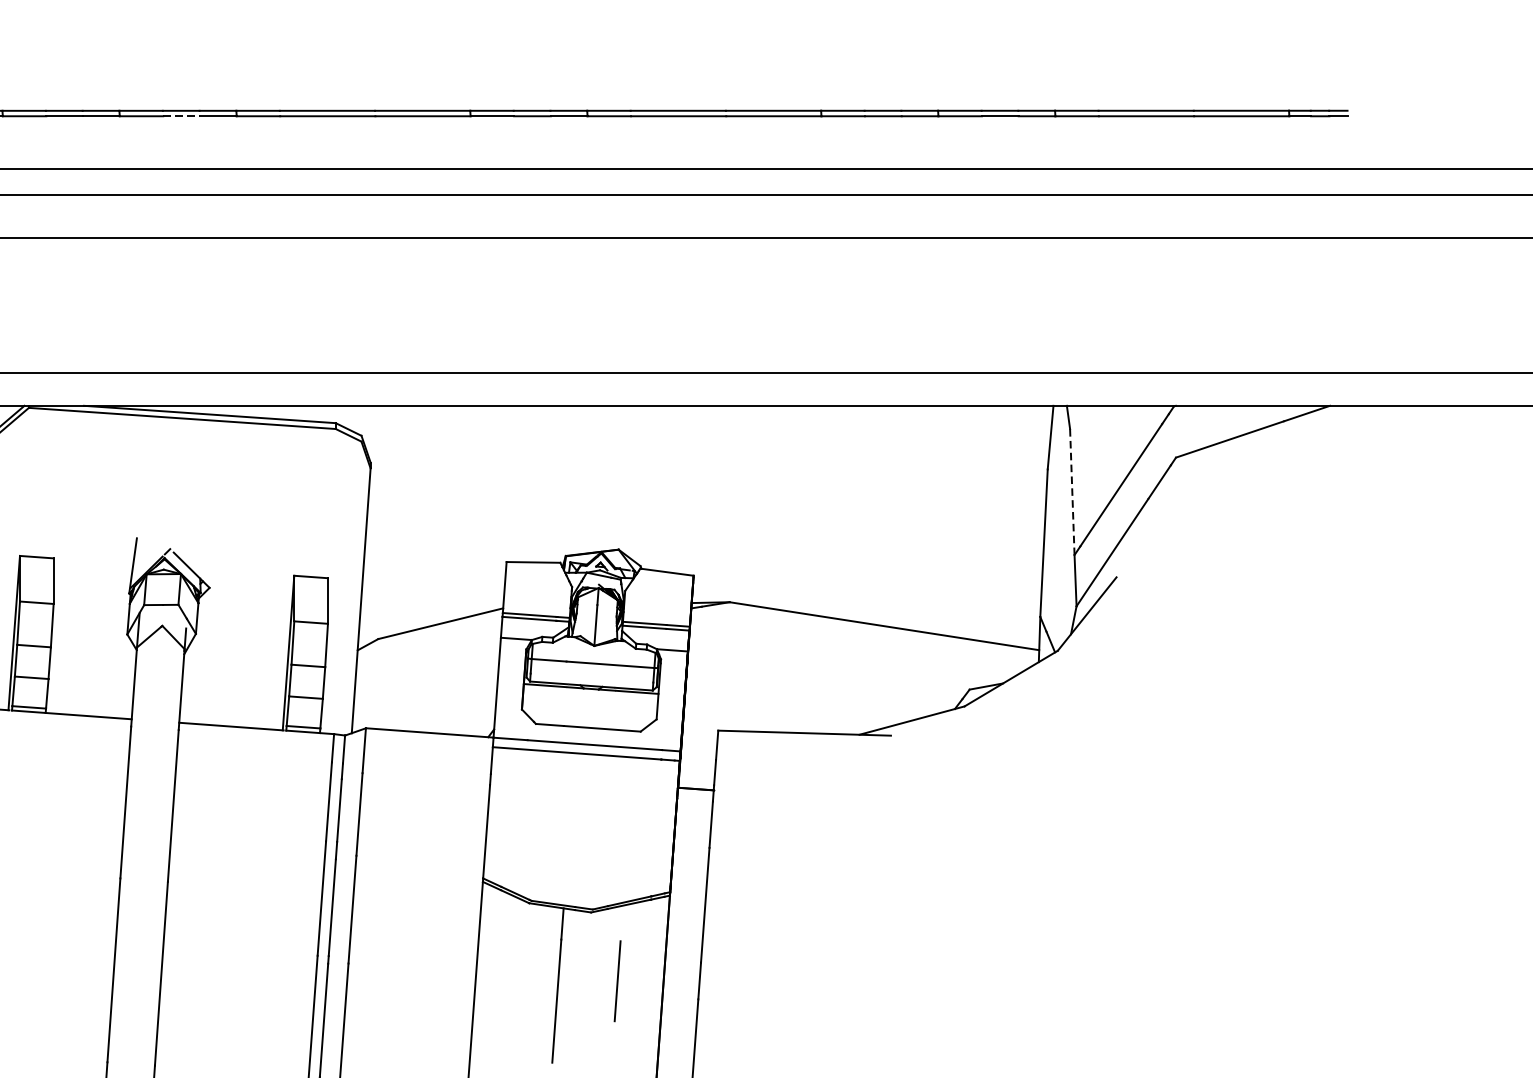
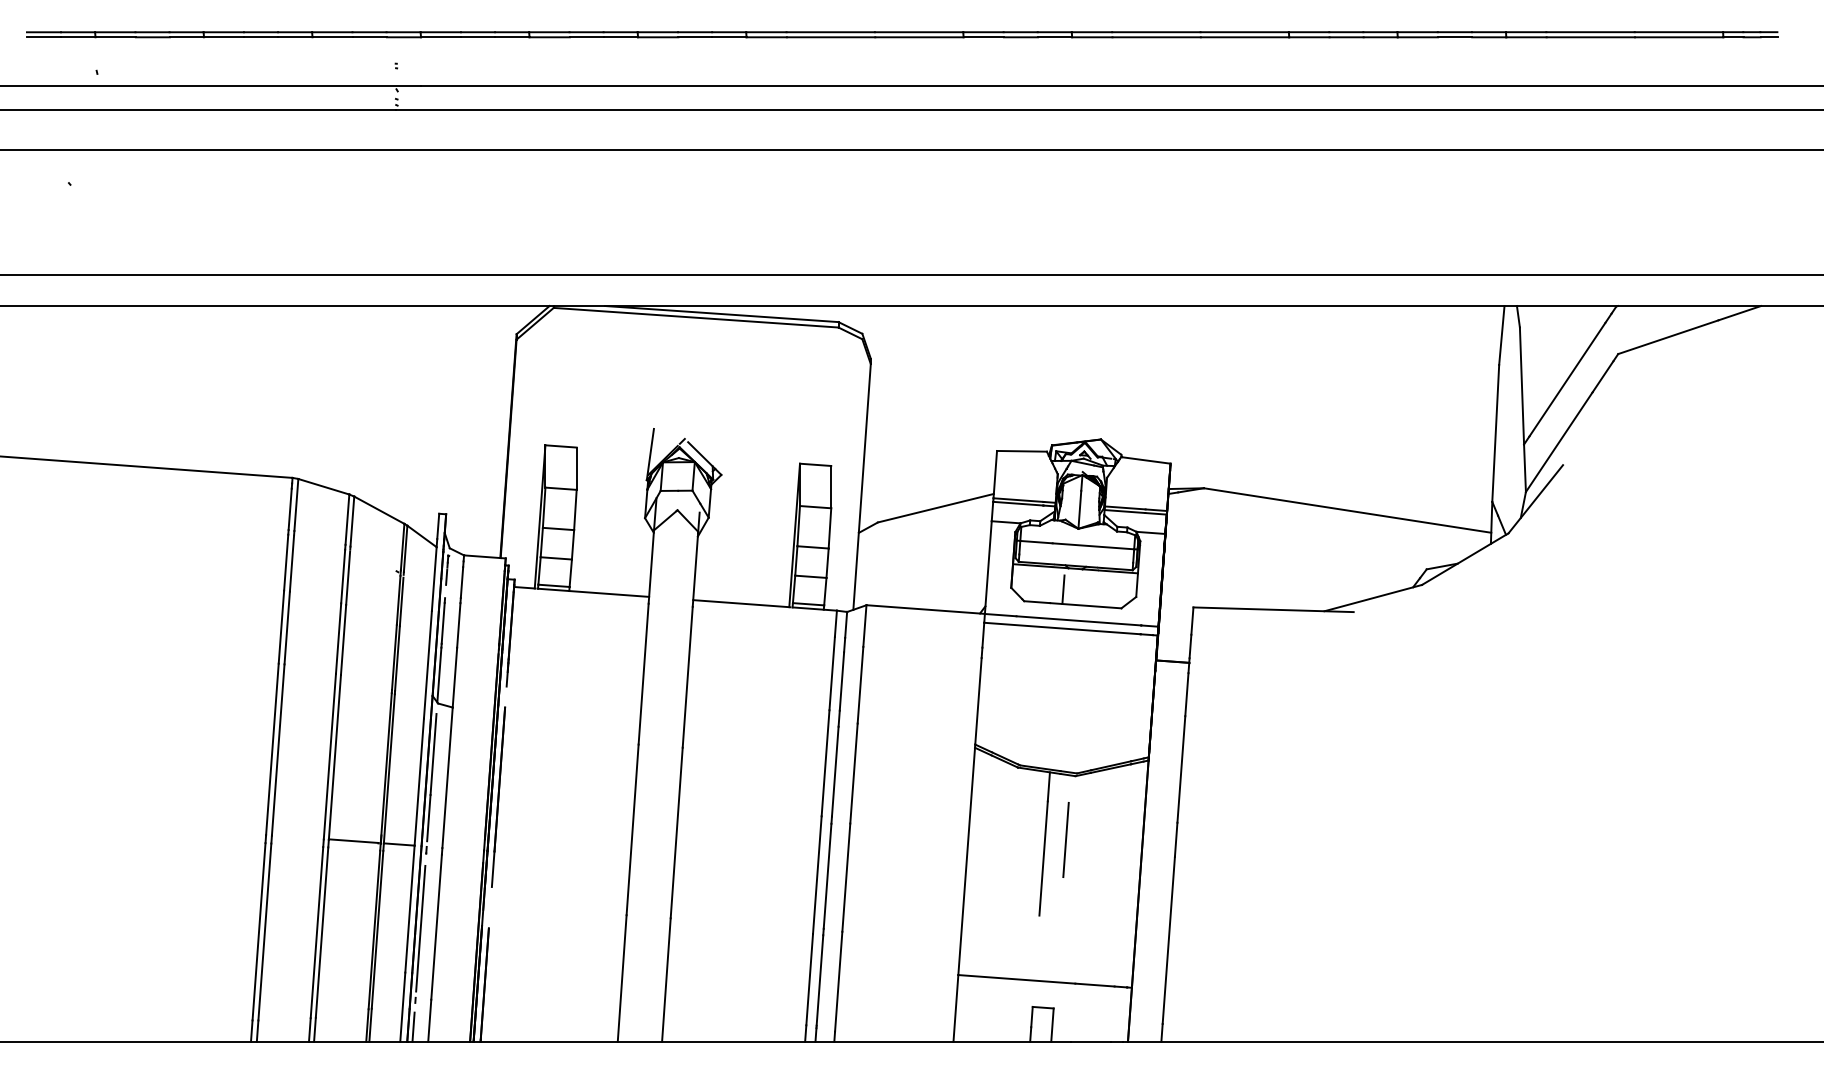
line: (181, 116) -> (695, 37), dashed -> solid
line: (1071, 492) -> (1521, 386), dashed -> solid
line: (578, 711) -> (1063, 589), added
line: (617, 980) -> (1065, 839), moved

